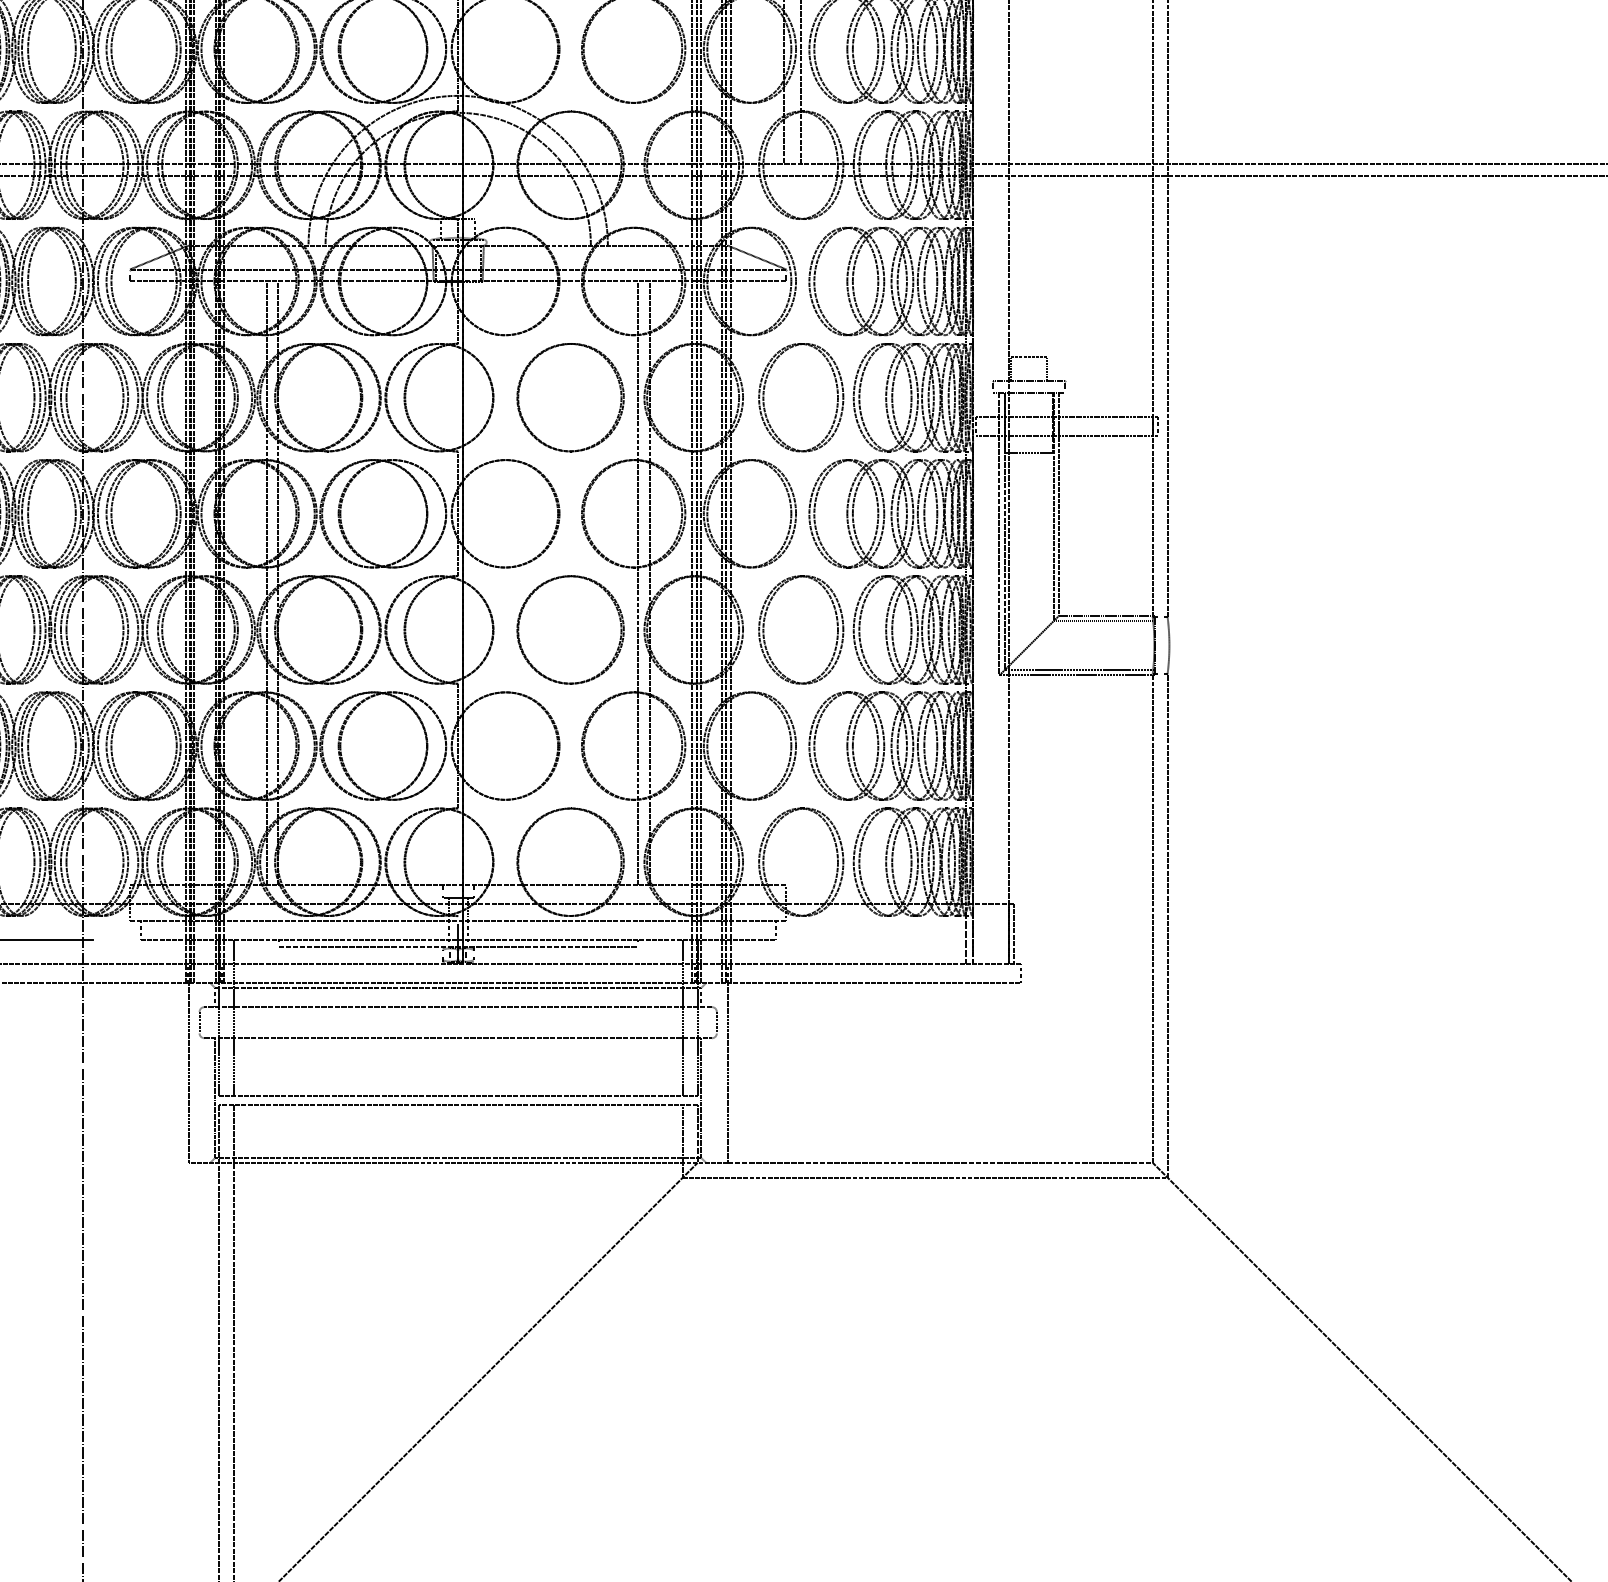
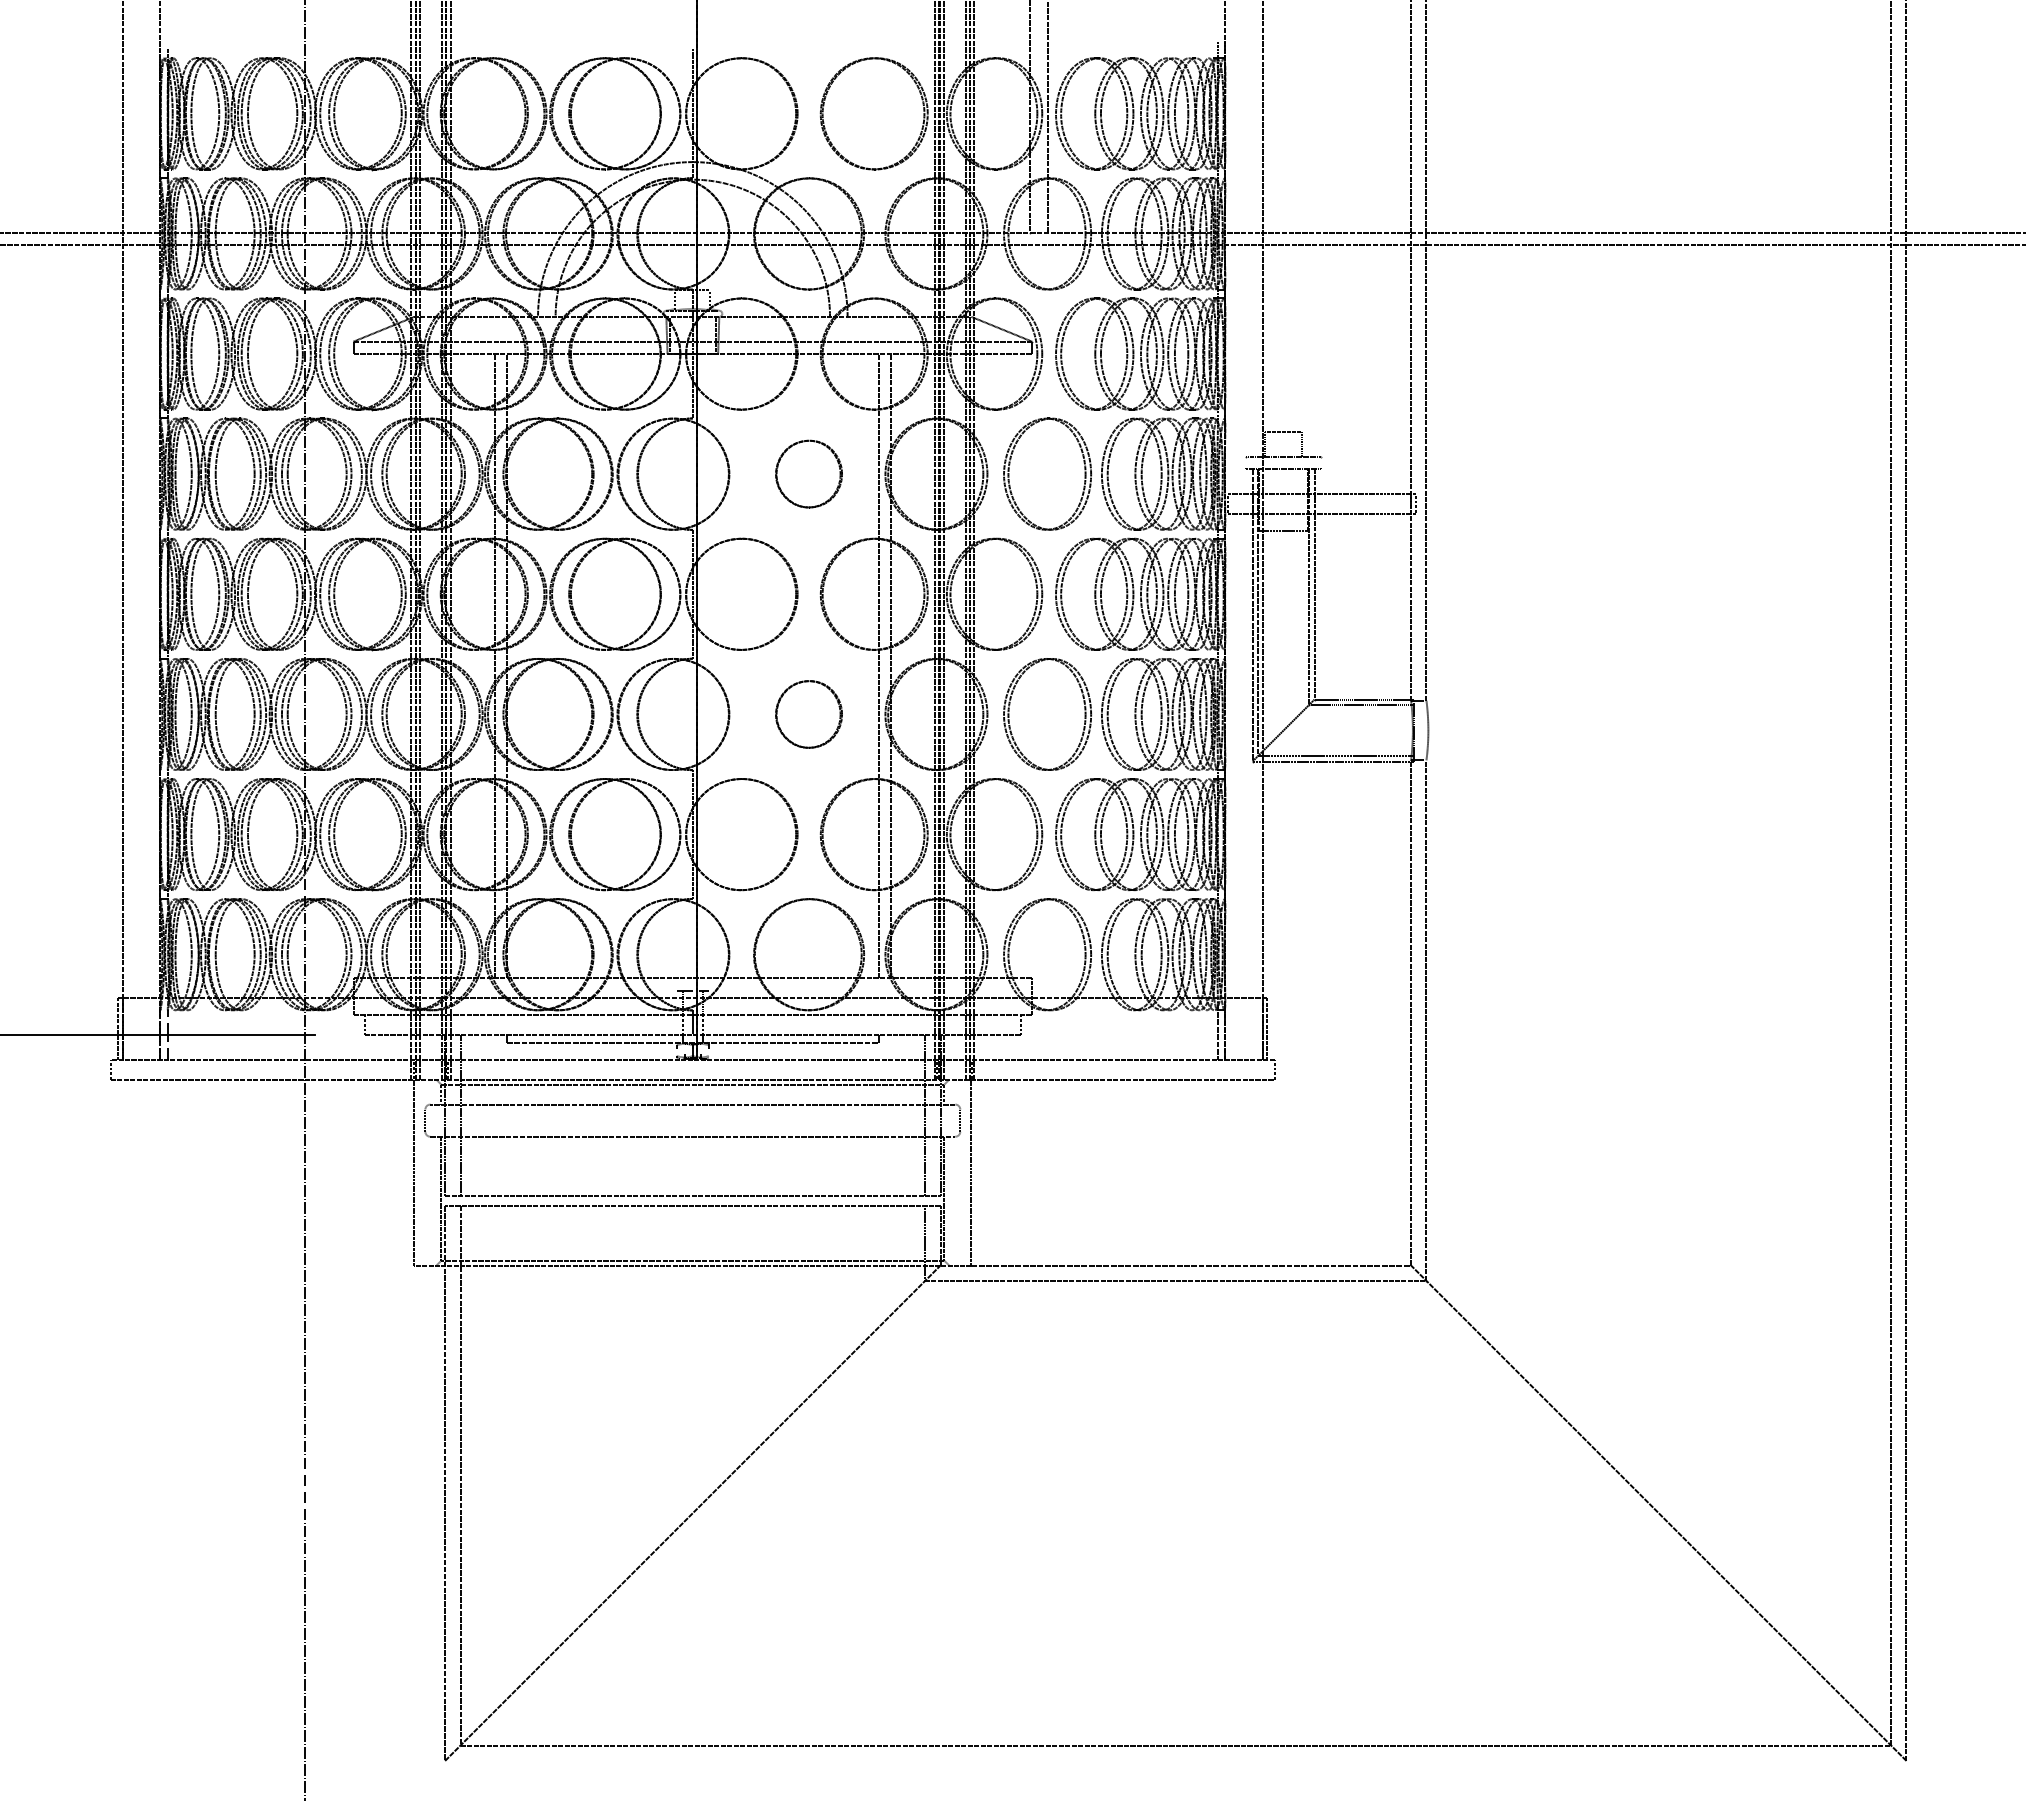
part: (570, 396) -> (808, 473), size x0.6
part: (570, 629) -> (808, 714), size x0.6

